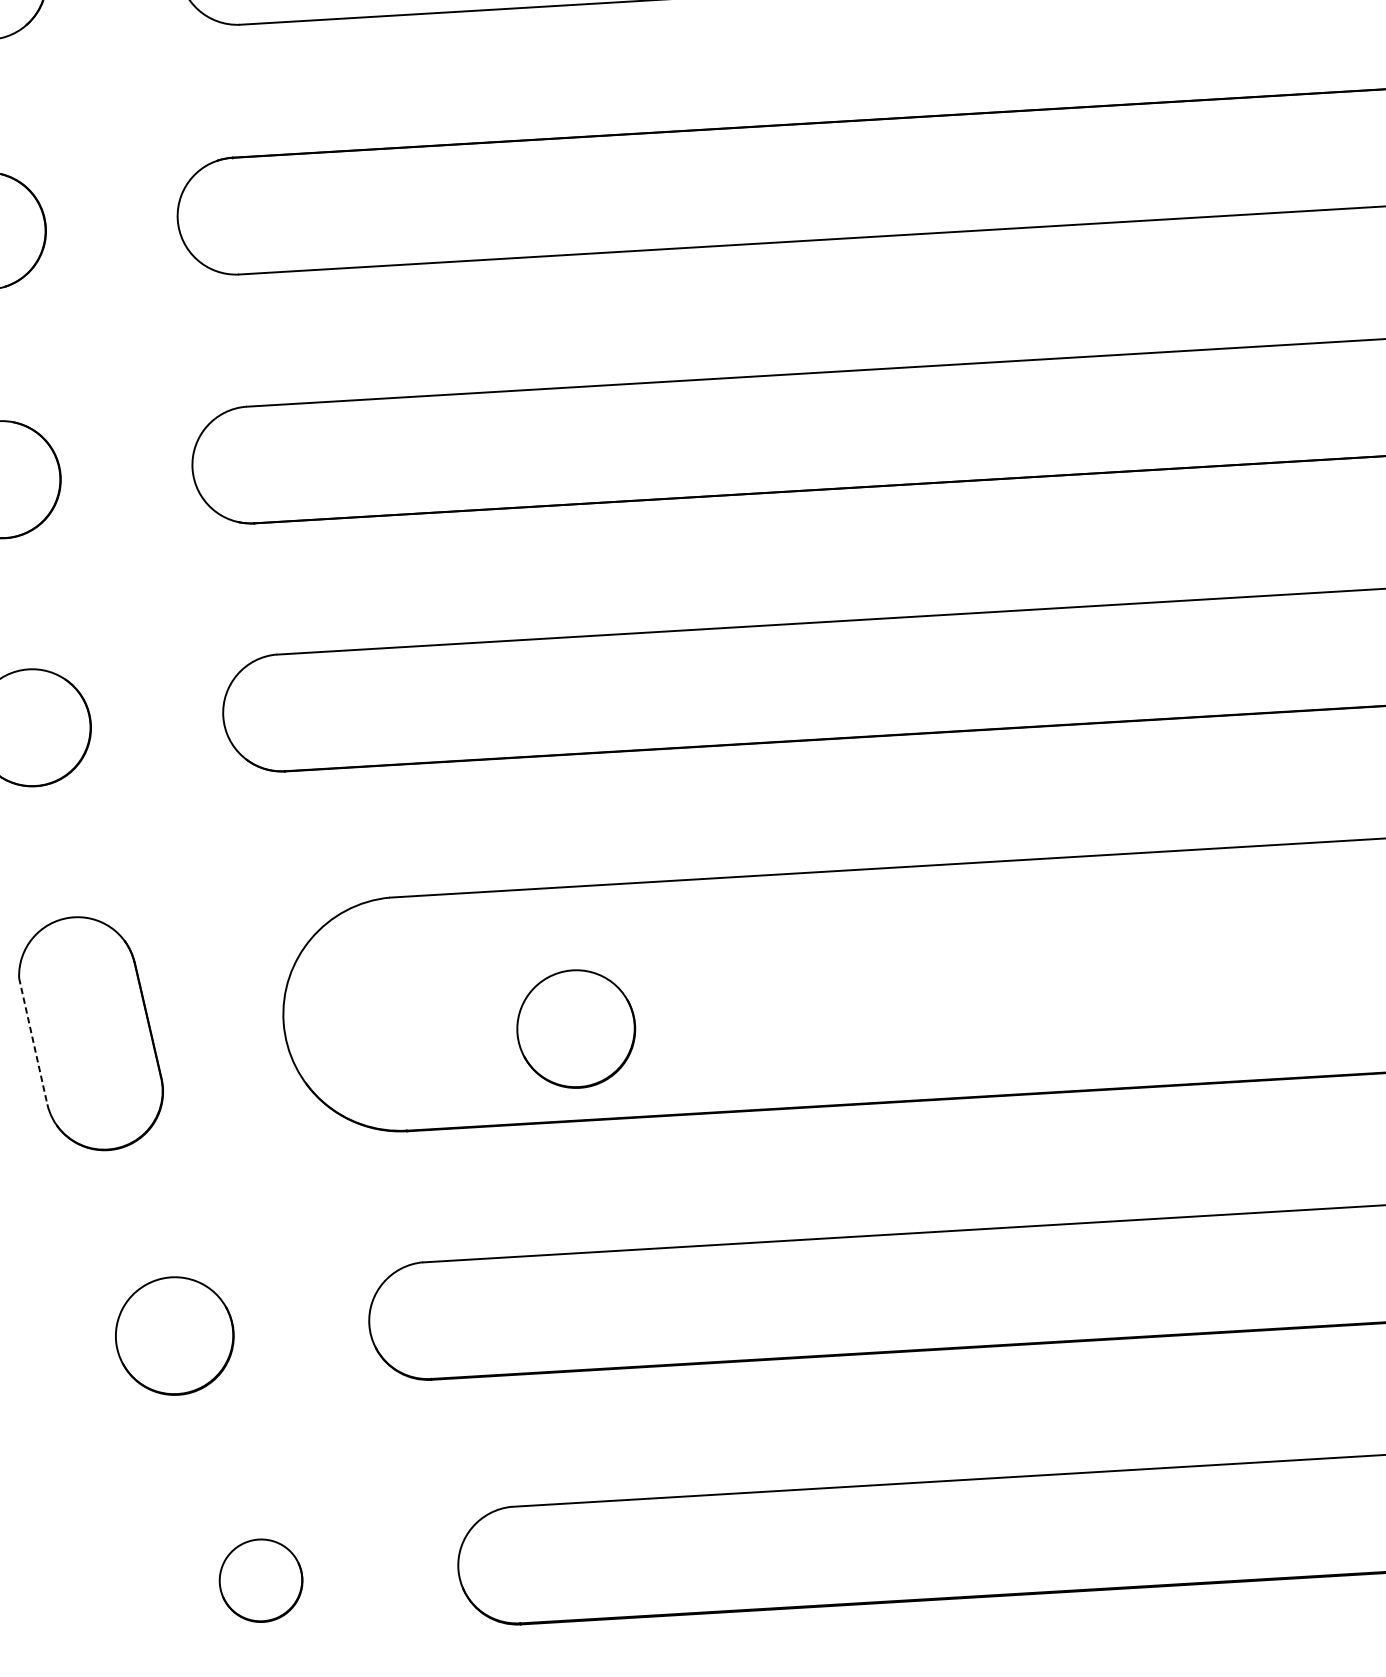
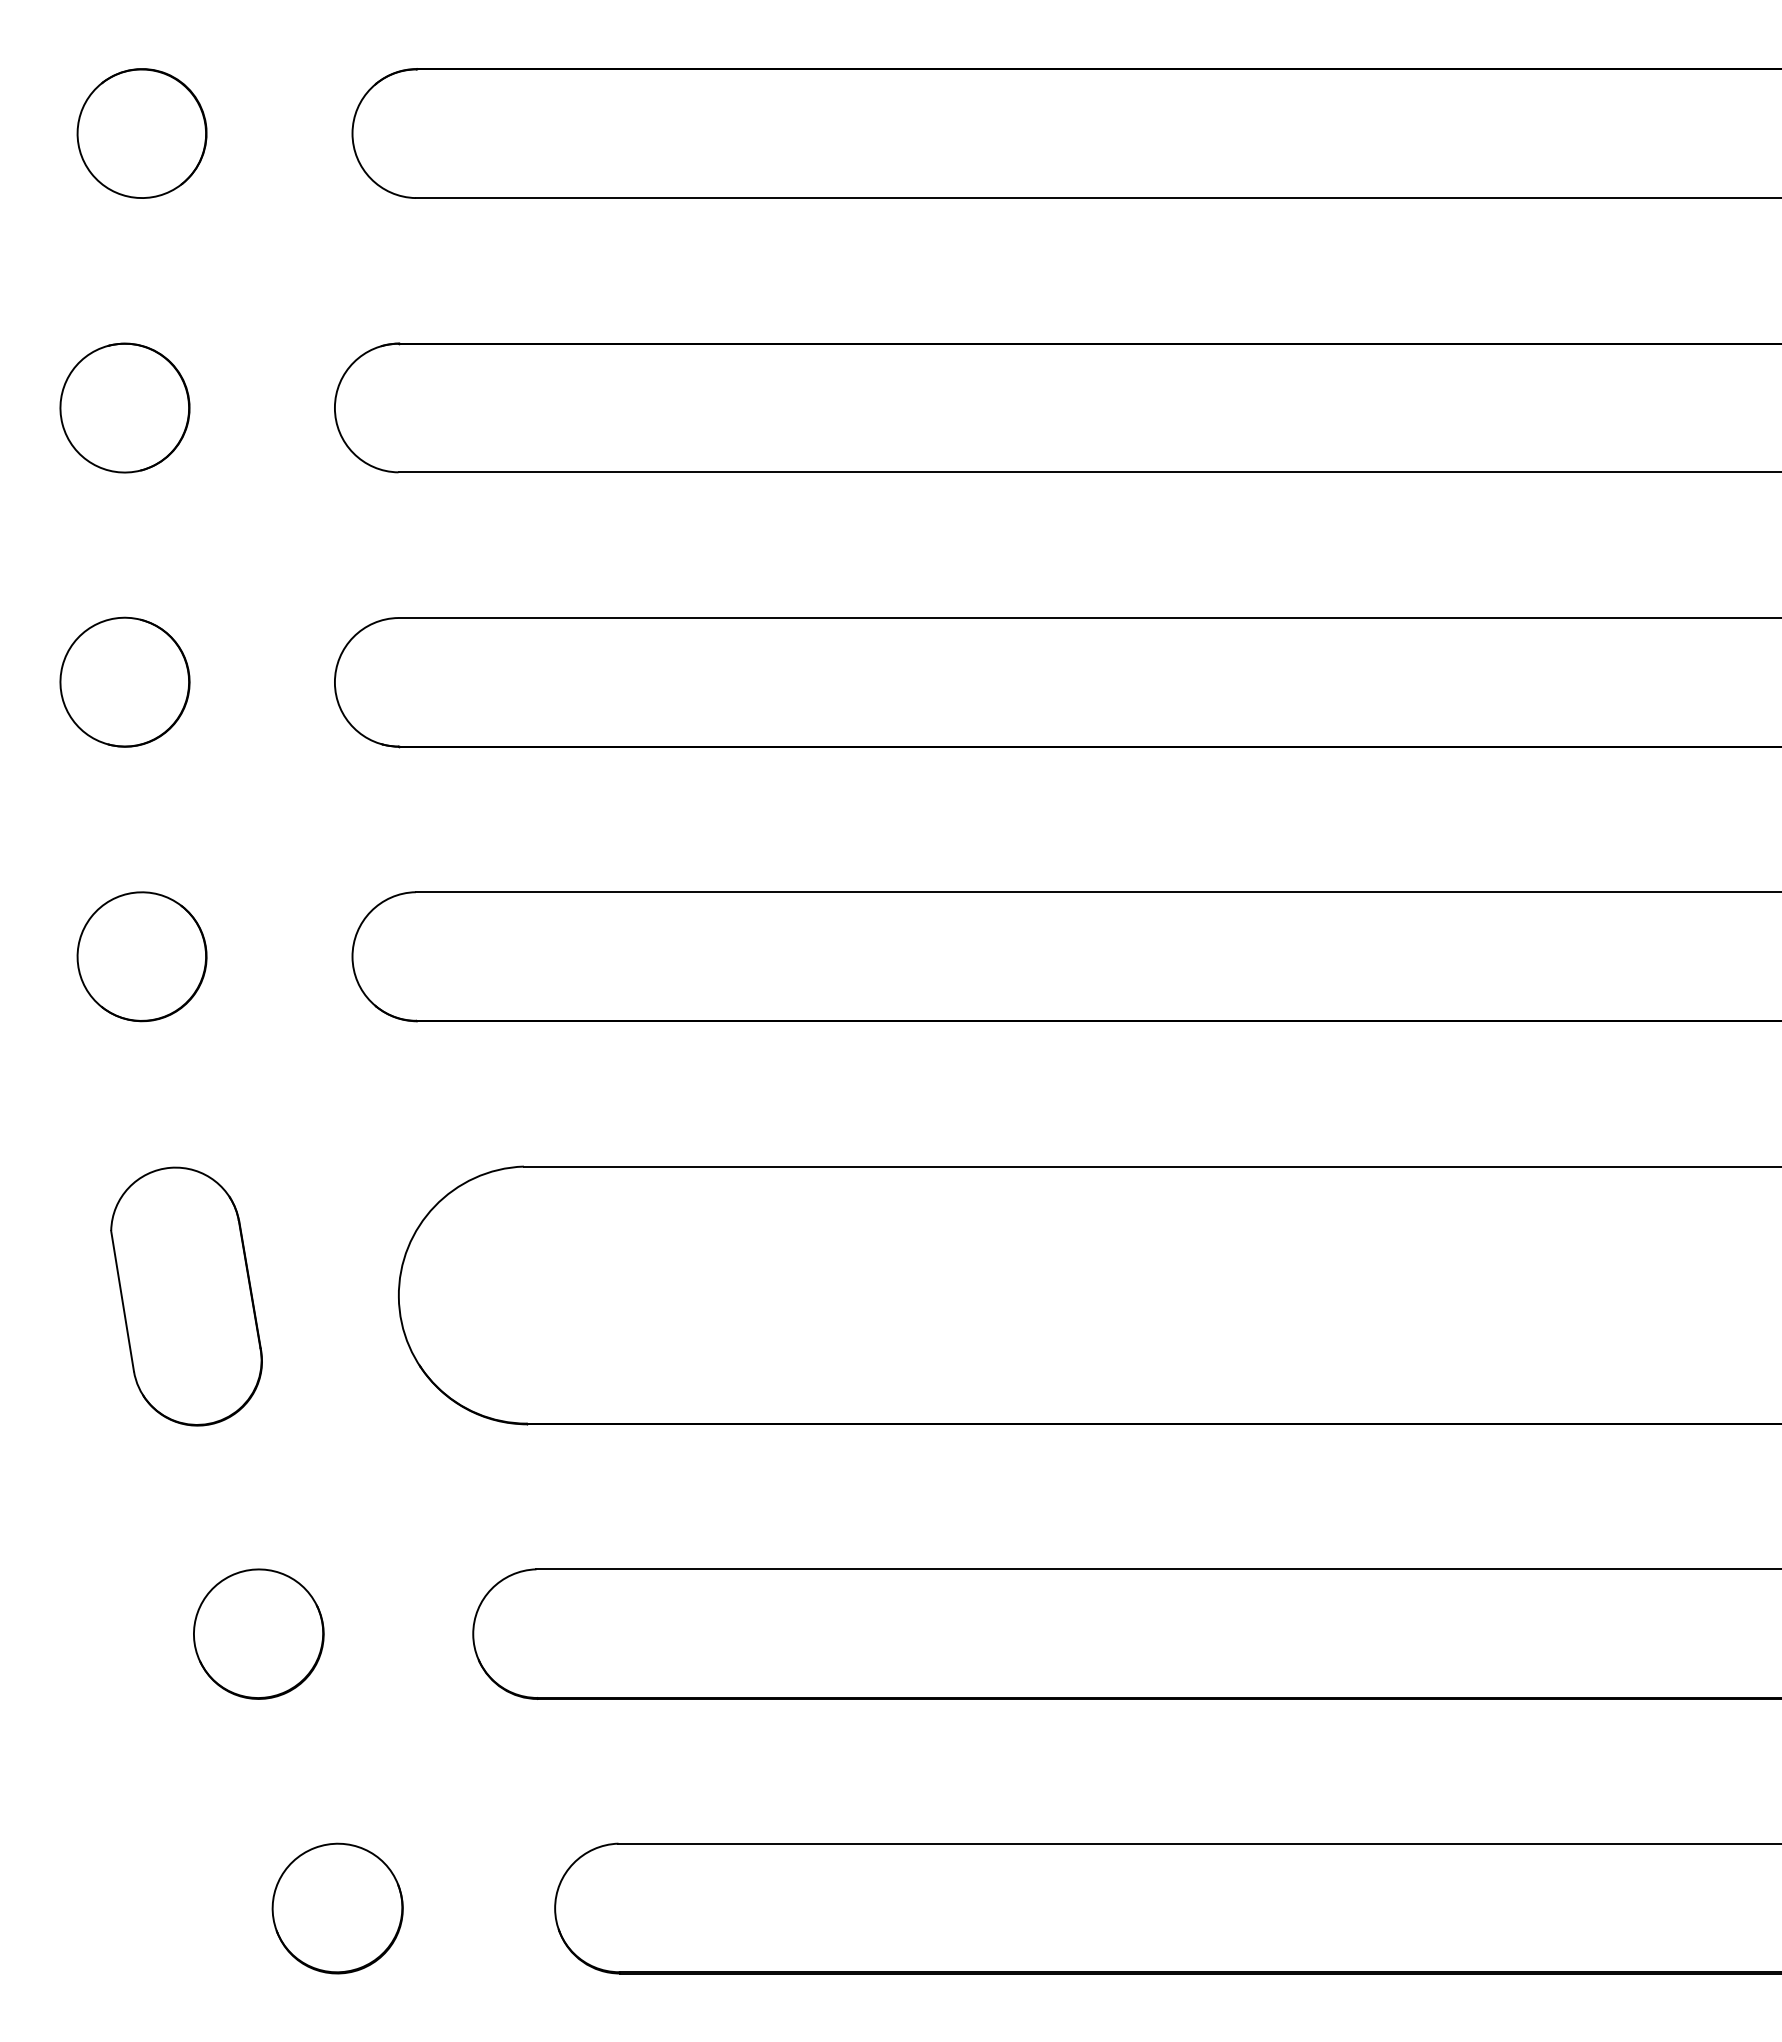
part: (575, 1028) -> (719, 1322), removed
line: (33, 1041) -> (122, 1301), dashed -> solid
part: (260, 1580) -> (337, 1908), size x1.43

